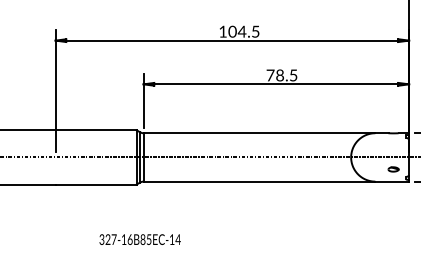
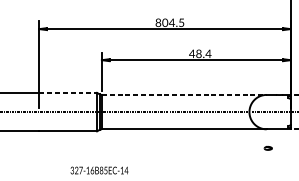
text: (222, 31) -> (158, 22), 104.5 -> 804.5
text: (281, 75) -> (199, 53), 78.5 -> 48.4
line: (96, 130) -> (68, 92), solid -> dashed
line: (259, 133) -> (184, 95), solid -> dashed
part: (393, 169) -> (268, 148), moved

